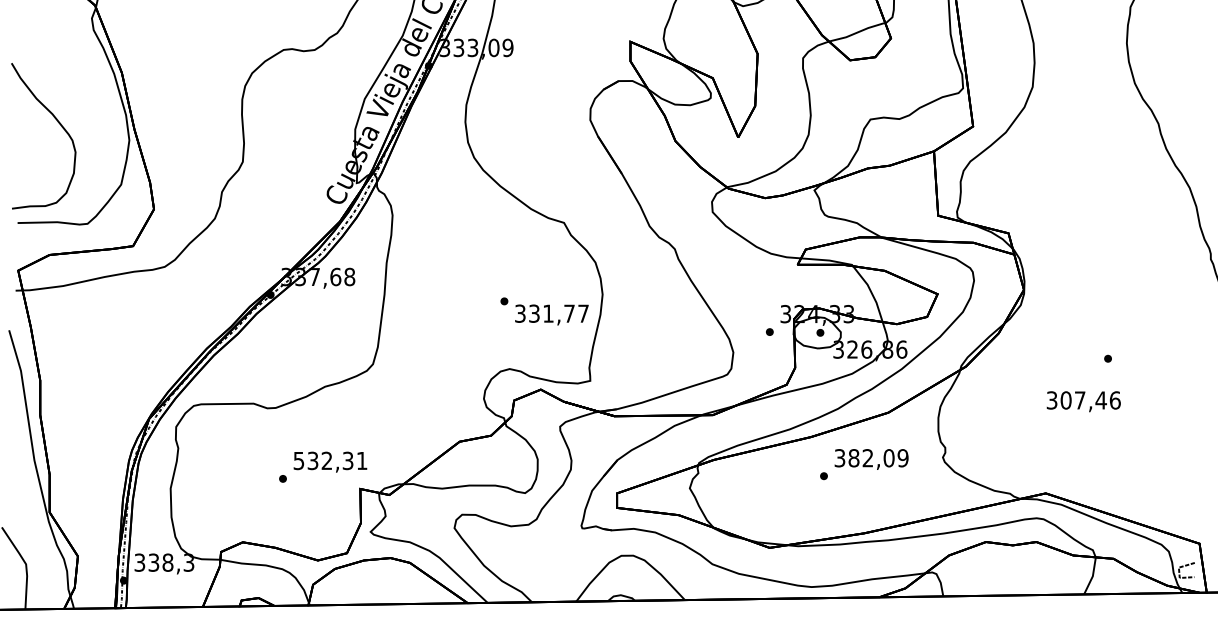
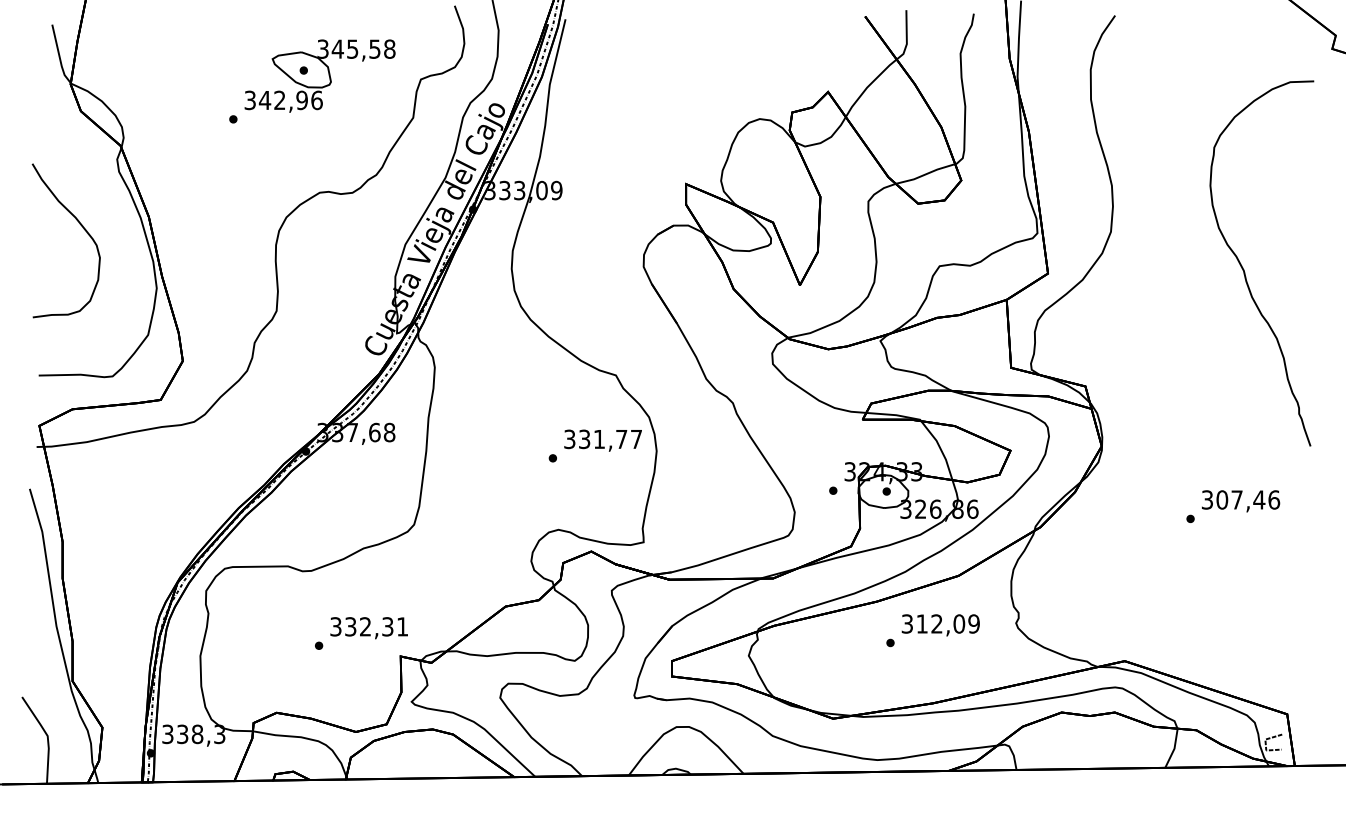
curve: (59, 125) -> (83, 229), moved
text: (551, 314) -> (602, 440), moved
text: (1084, 401) -> (1241, 501), moved
text: (853, 457) -> (921, 623), 382,09 -> 312,09
text: (298, 460) -> (335, 626), 532,31 -> 332,31

